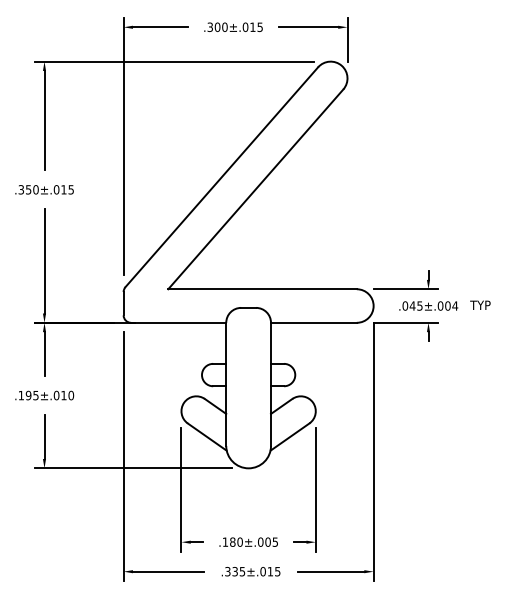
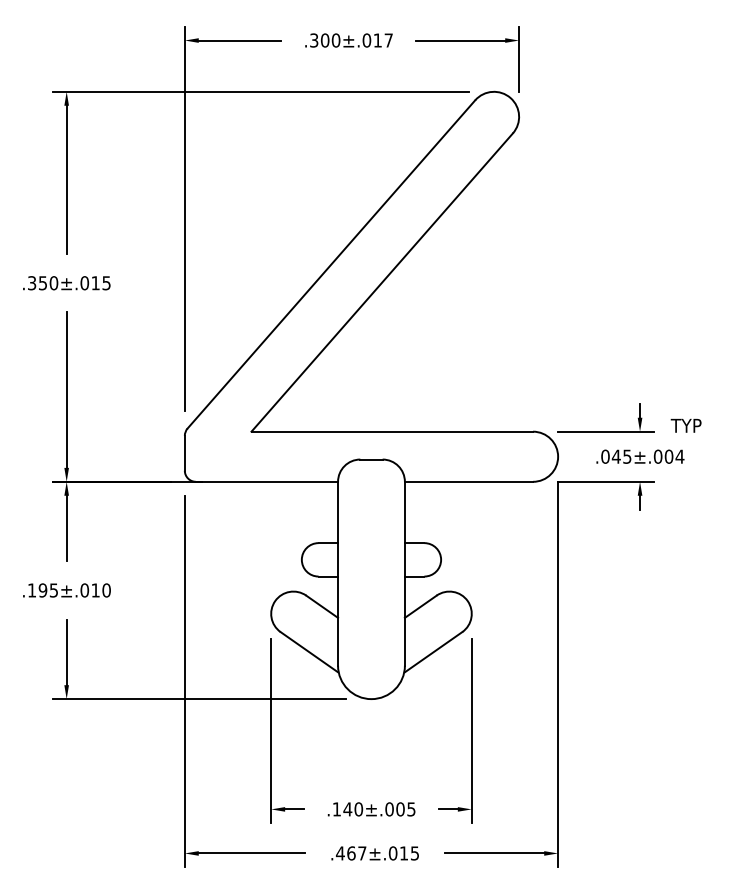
text: (259, 27) -> (387, 40), .300±.015 -> .300±.017
text: (480, 304) -> (686, 424), moved
text: (232, 541) -> (347, 808), .180±.005 -> .140±.005
text: (234, 571) -> (350, 853), .335±.015 -> .467±.015

